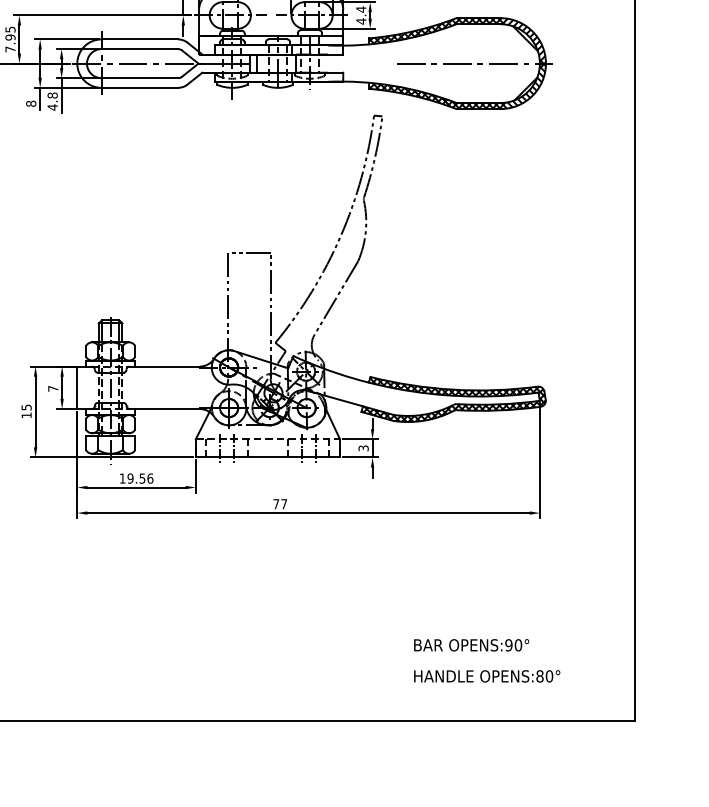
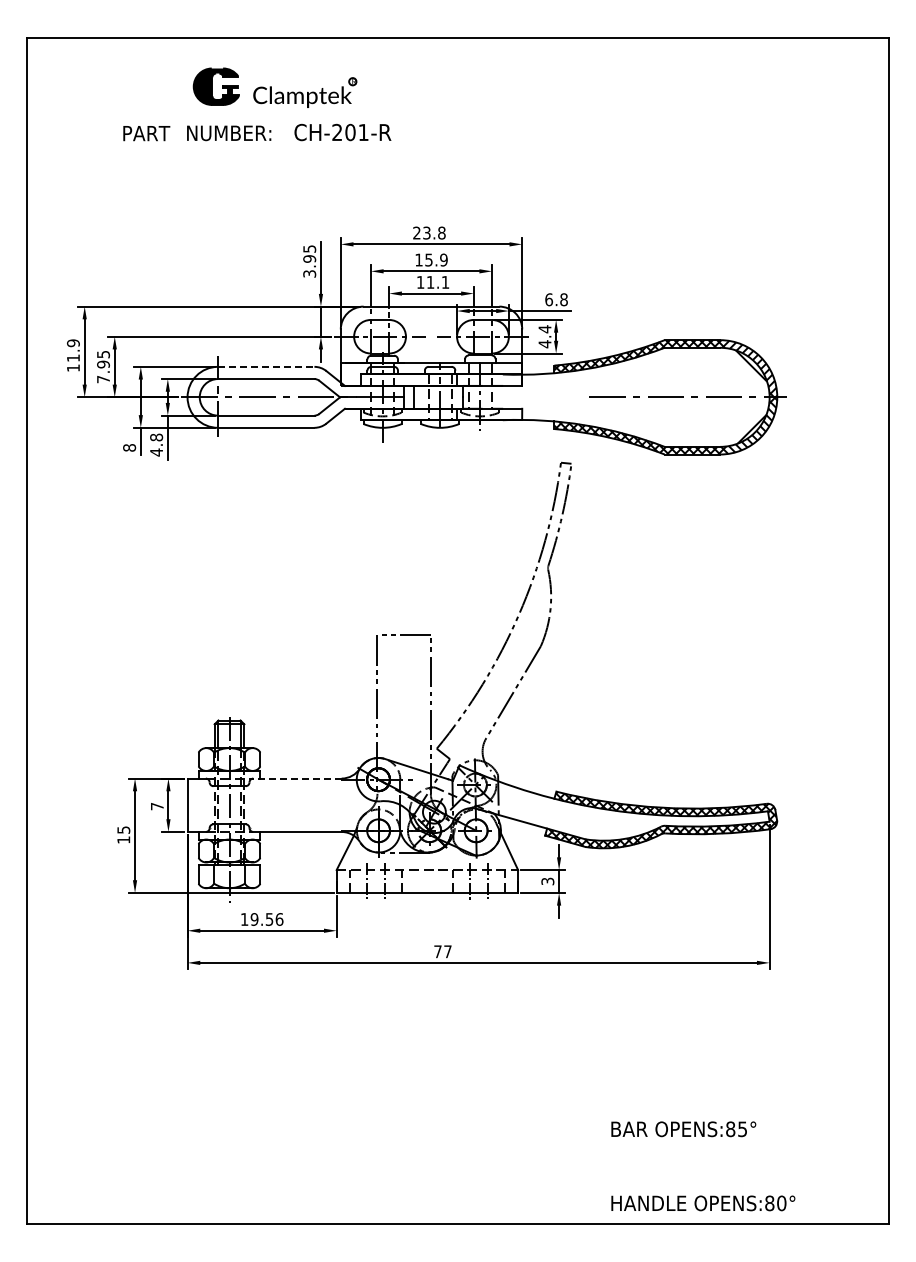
line: (140, 39) -> (266, 366), solid -> dashed
line: (164, 366) -> (297, 778), solid -> dashed
text: (513, 645) -> (736, 1129), OPENS:90° -> OPENS:85°
text: (487, 676) -> (703, 1203), moved

